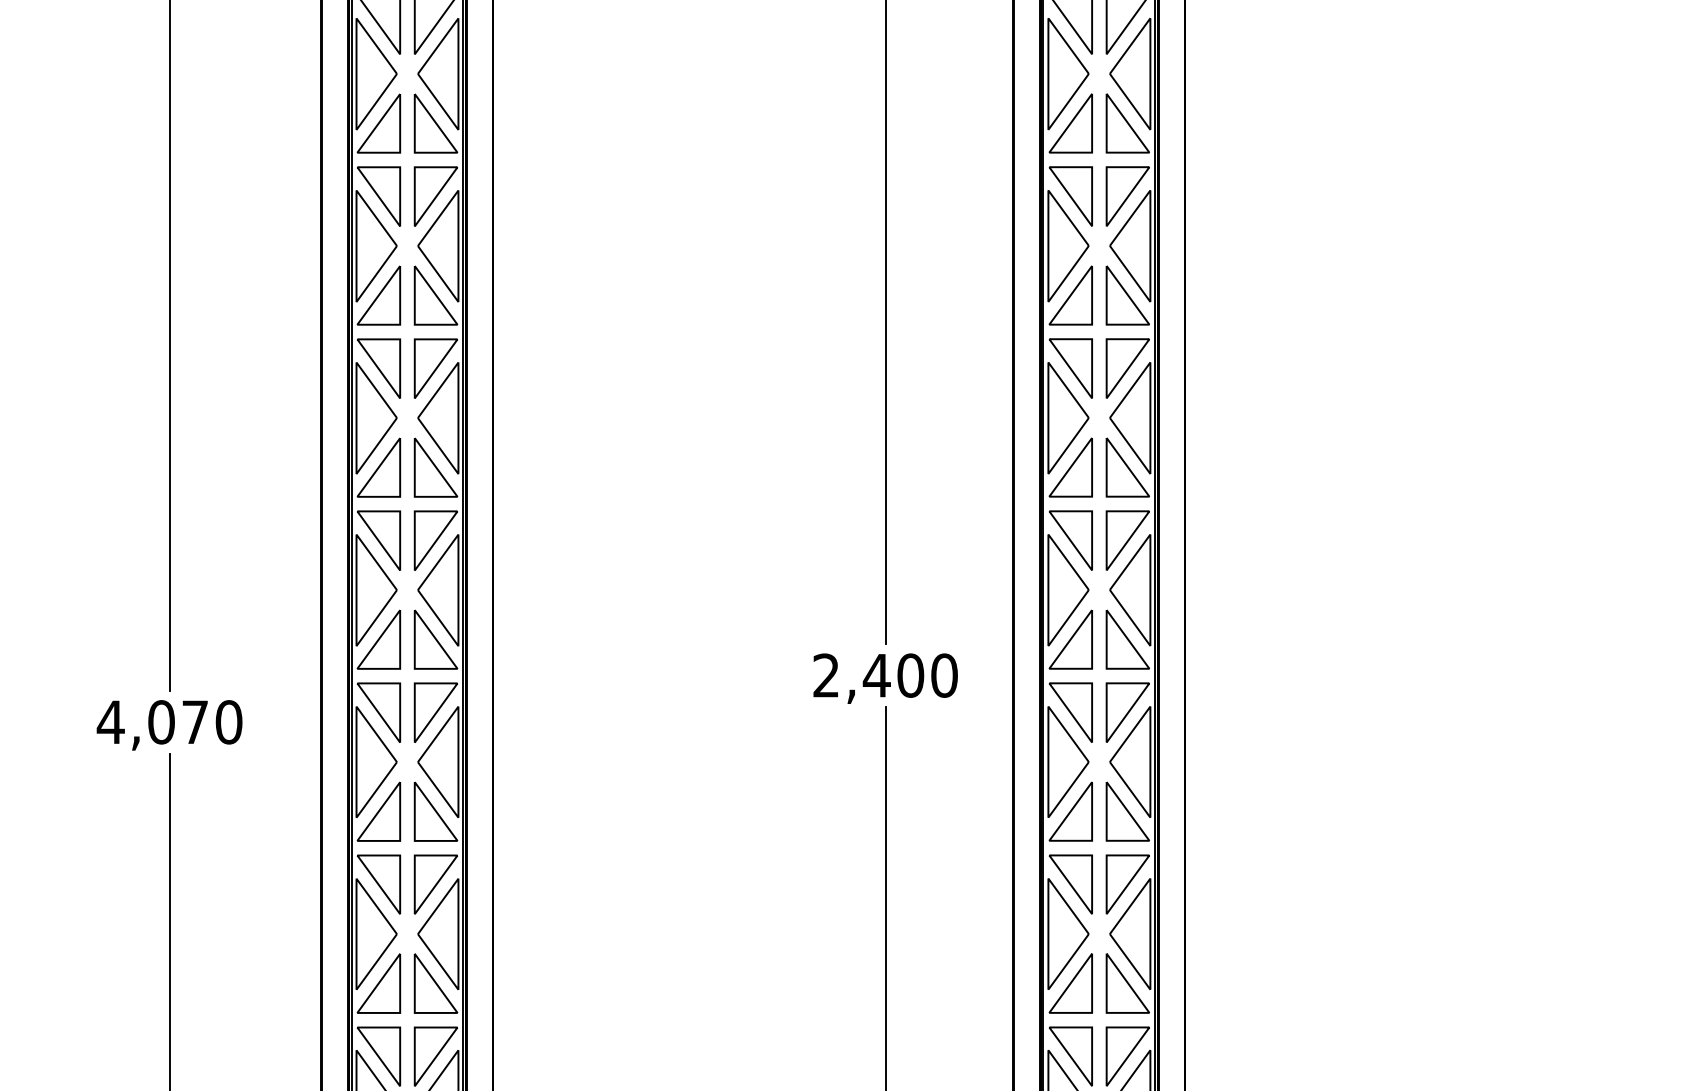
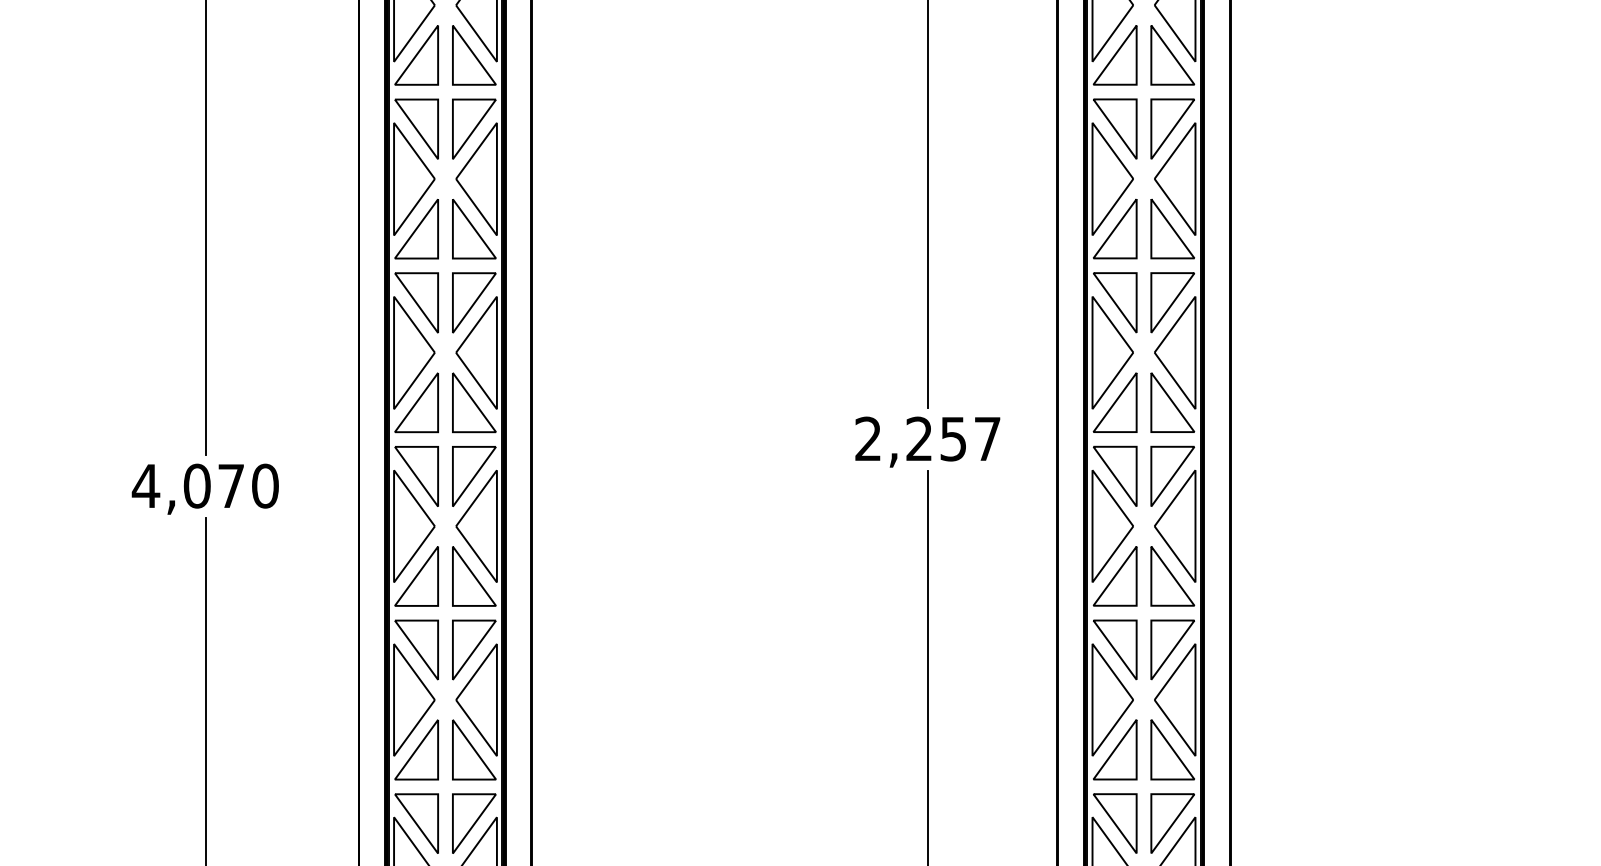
text: (909, 675) -> (952, 438), 2,400 -> 2,257

